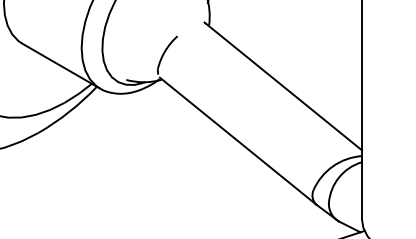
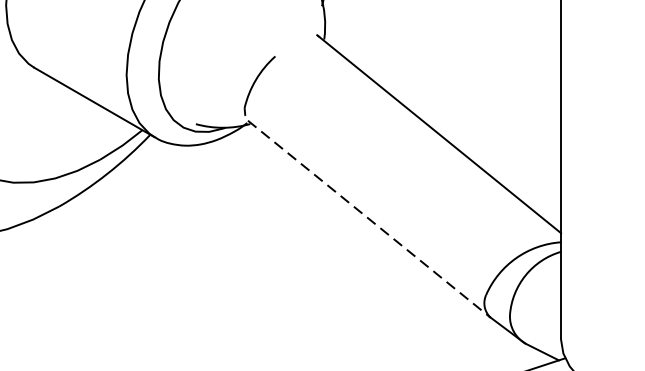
line: (238, 141) -> (369, 219), solid -> dashed

